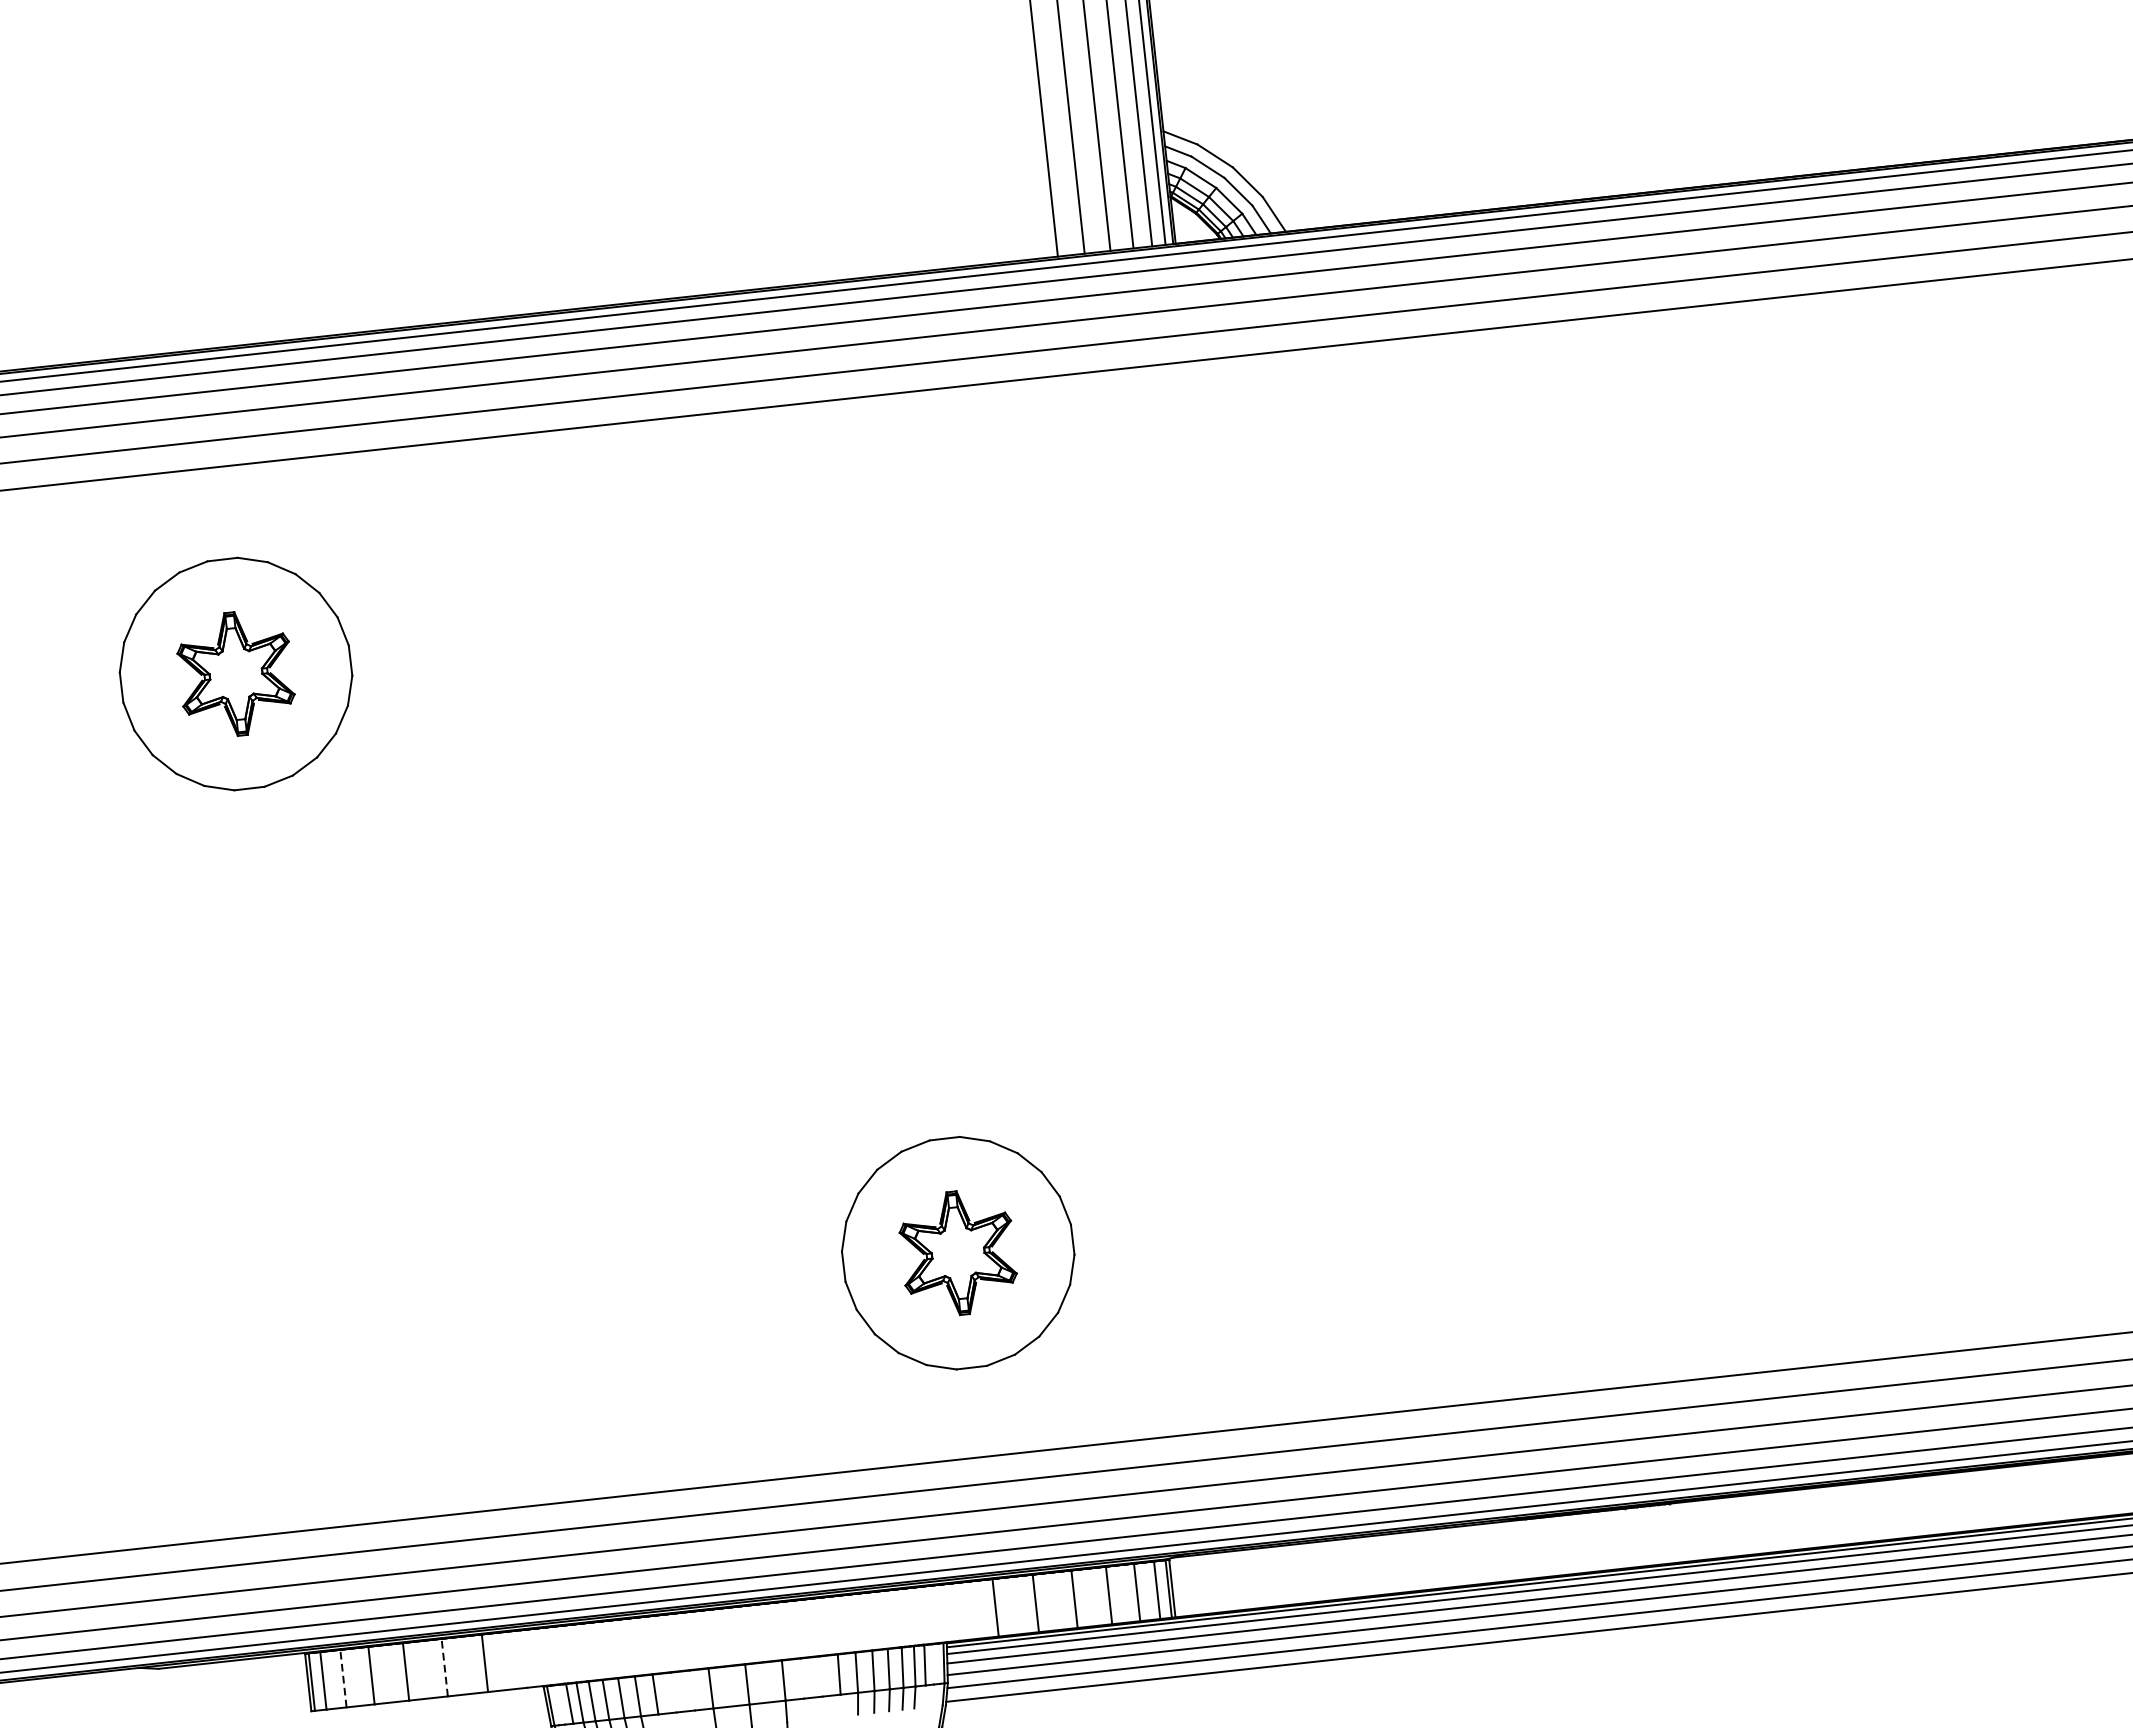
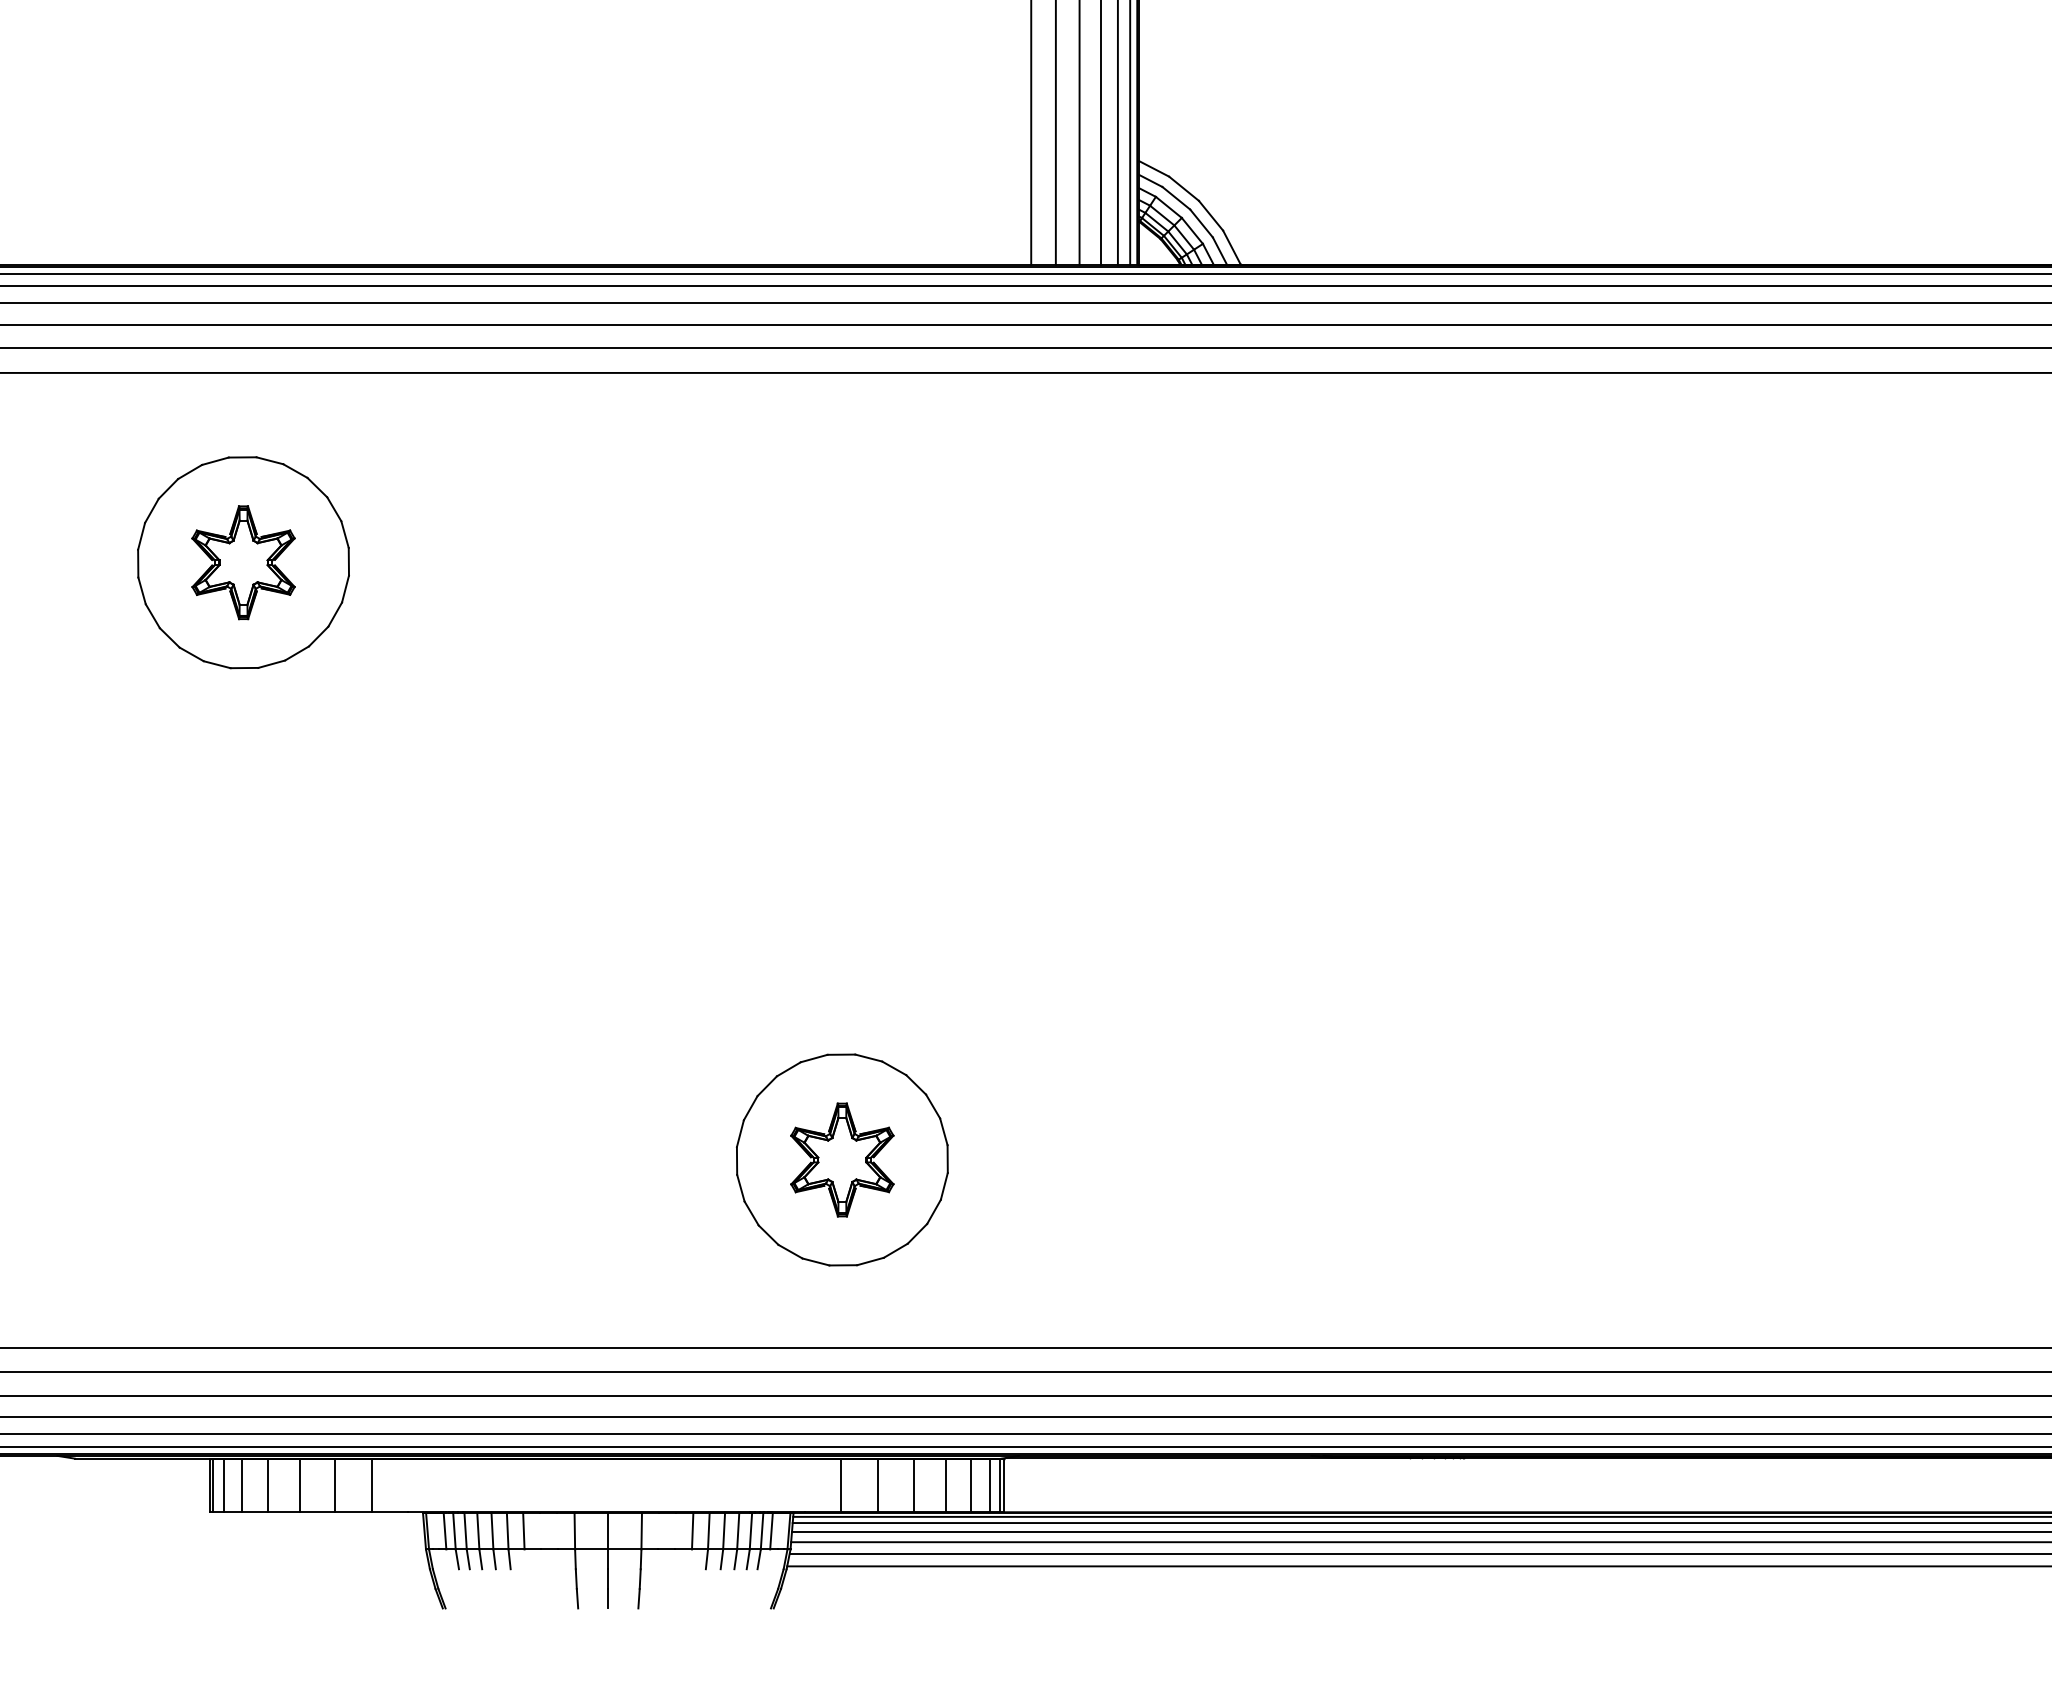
line: (445, 1667) -> (335, 1485), dashed -> solid
line: (342, 1678) -> (241, 1485), dashed -> solid

